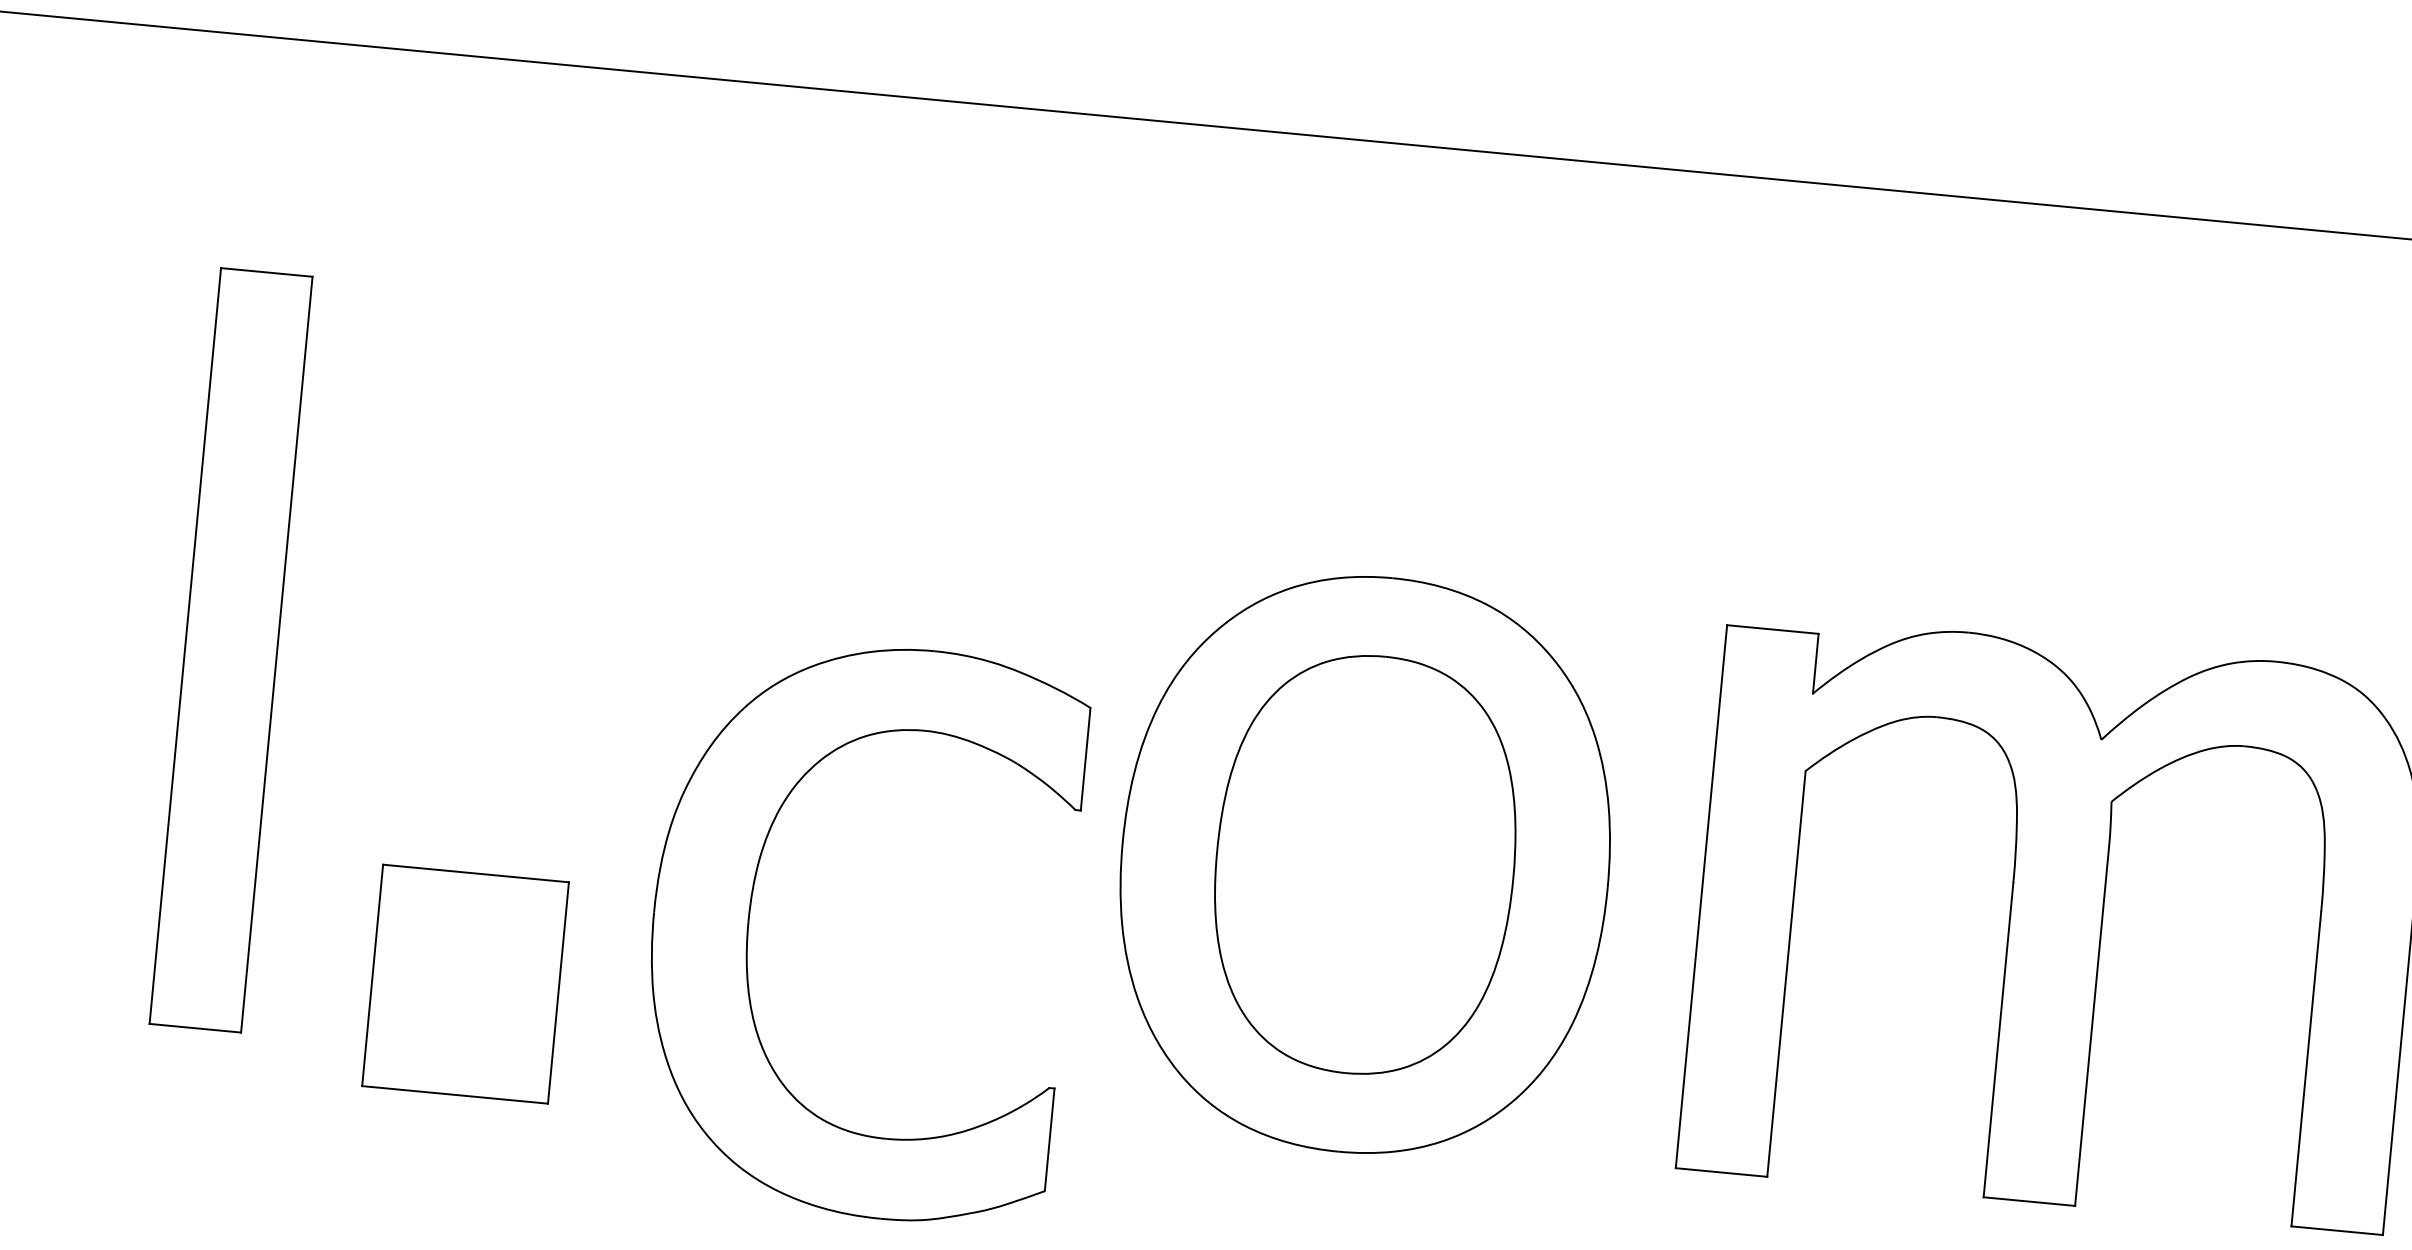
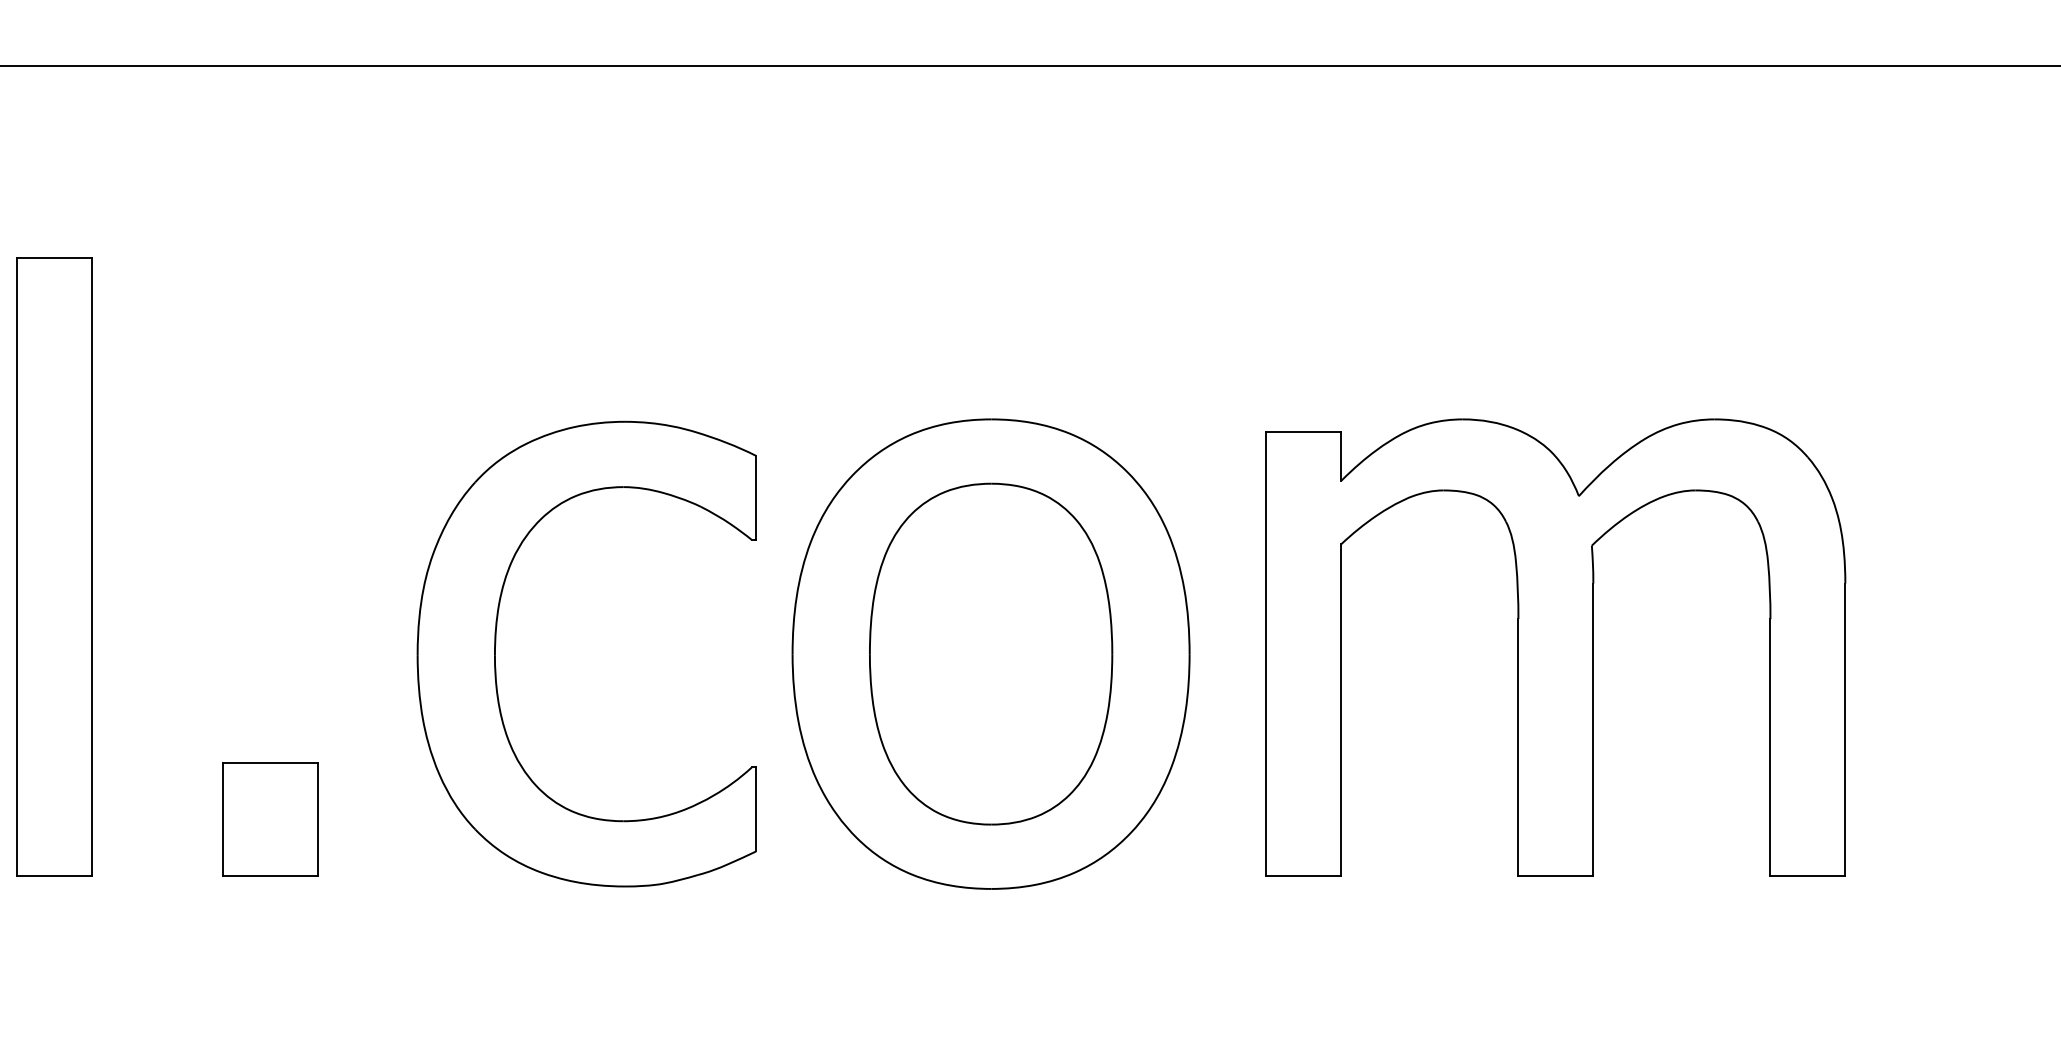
part: (751, 907) -> (496, 643), moved
part: (466, 983) -> (270, 819), size x0.62

